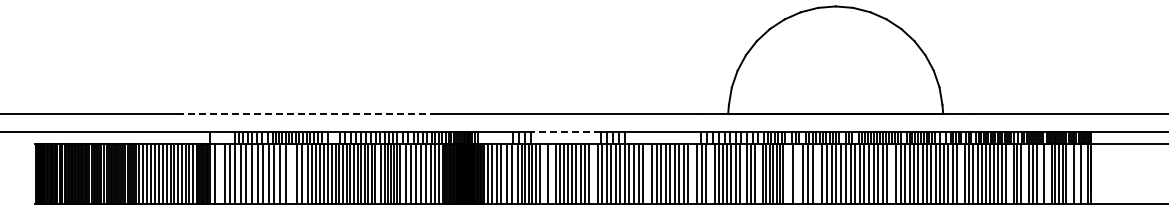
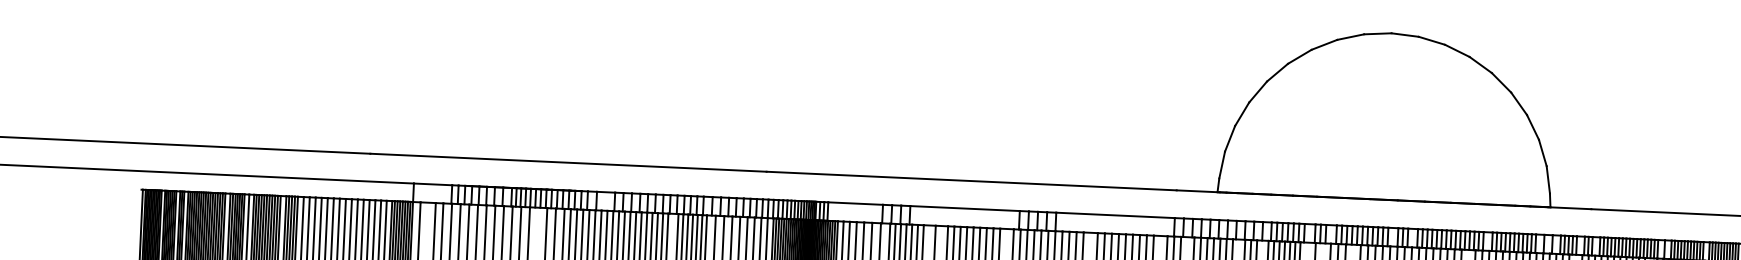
line: (309, 113) -> (569, 162), dashed -> solid
line: (565, 131) -> (964, 207), dashed -> solid

